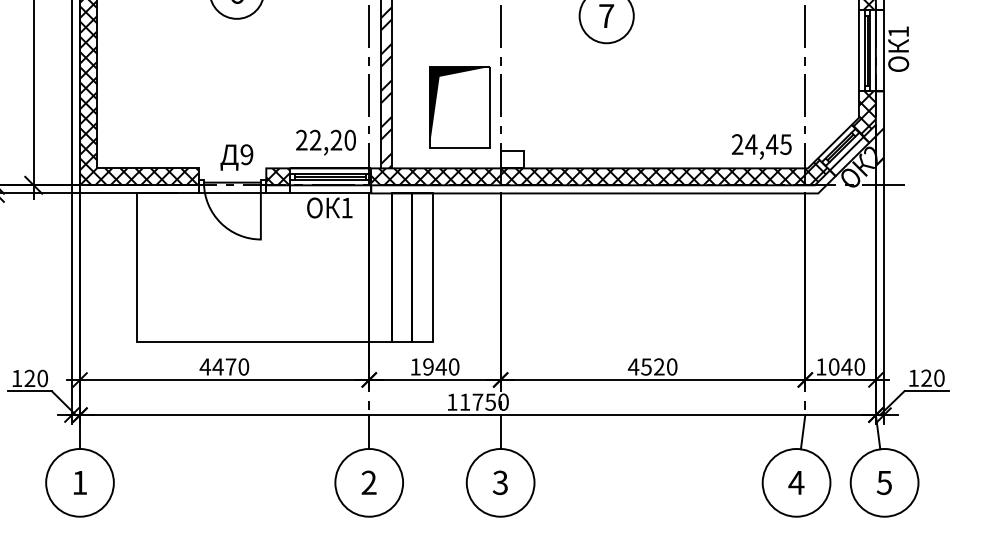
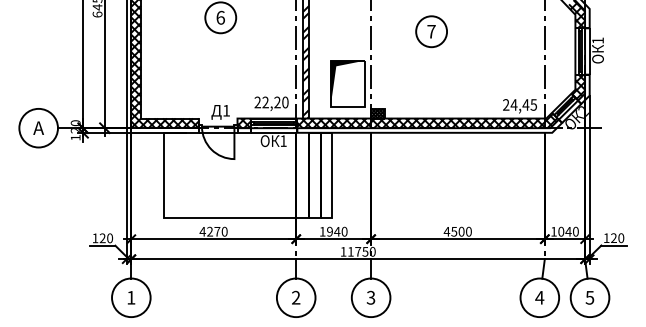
text: (245, 154) -> (225, 110), 9 -> 1
hatch: (511, 159) -> (377, 113), added
text: (217, 366) -> (209, 231), 4470 -> 4270
text: (659, 366) -> (461, 231), 4520 -> 4500

